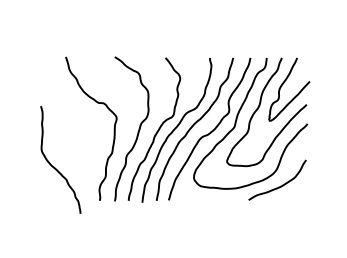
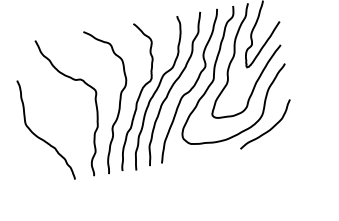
curve: (54, 166) -> (41, 137), moved

